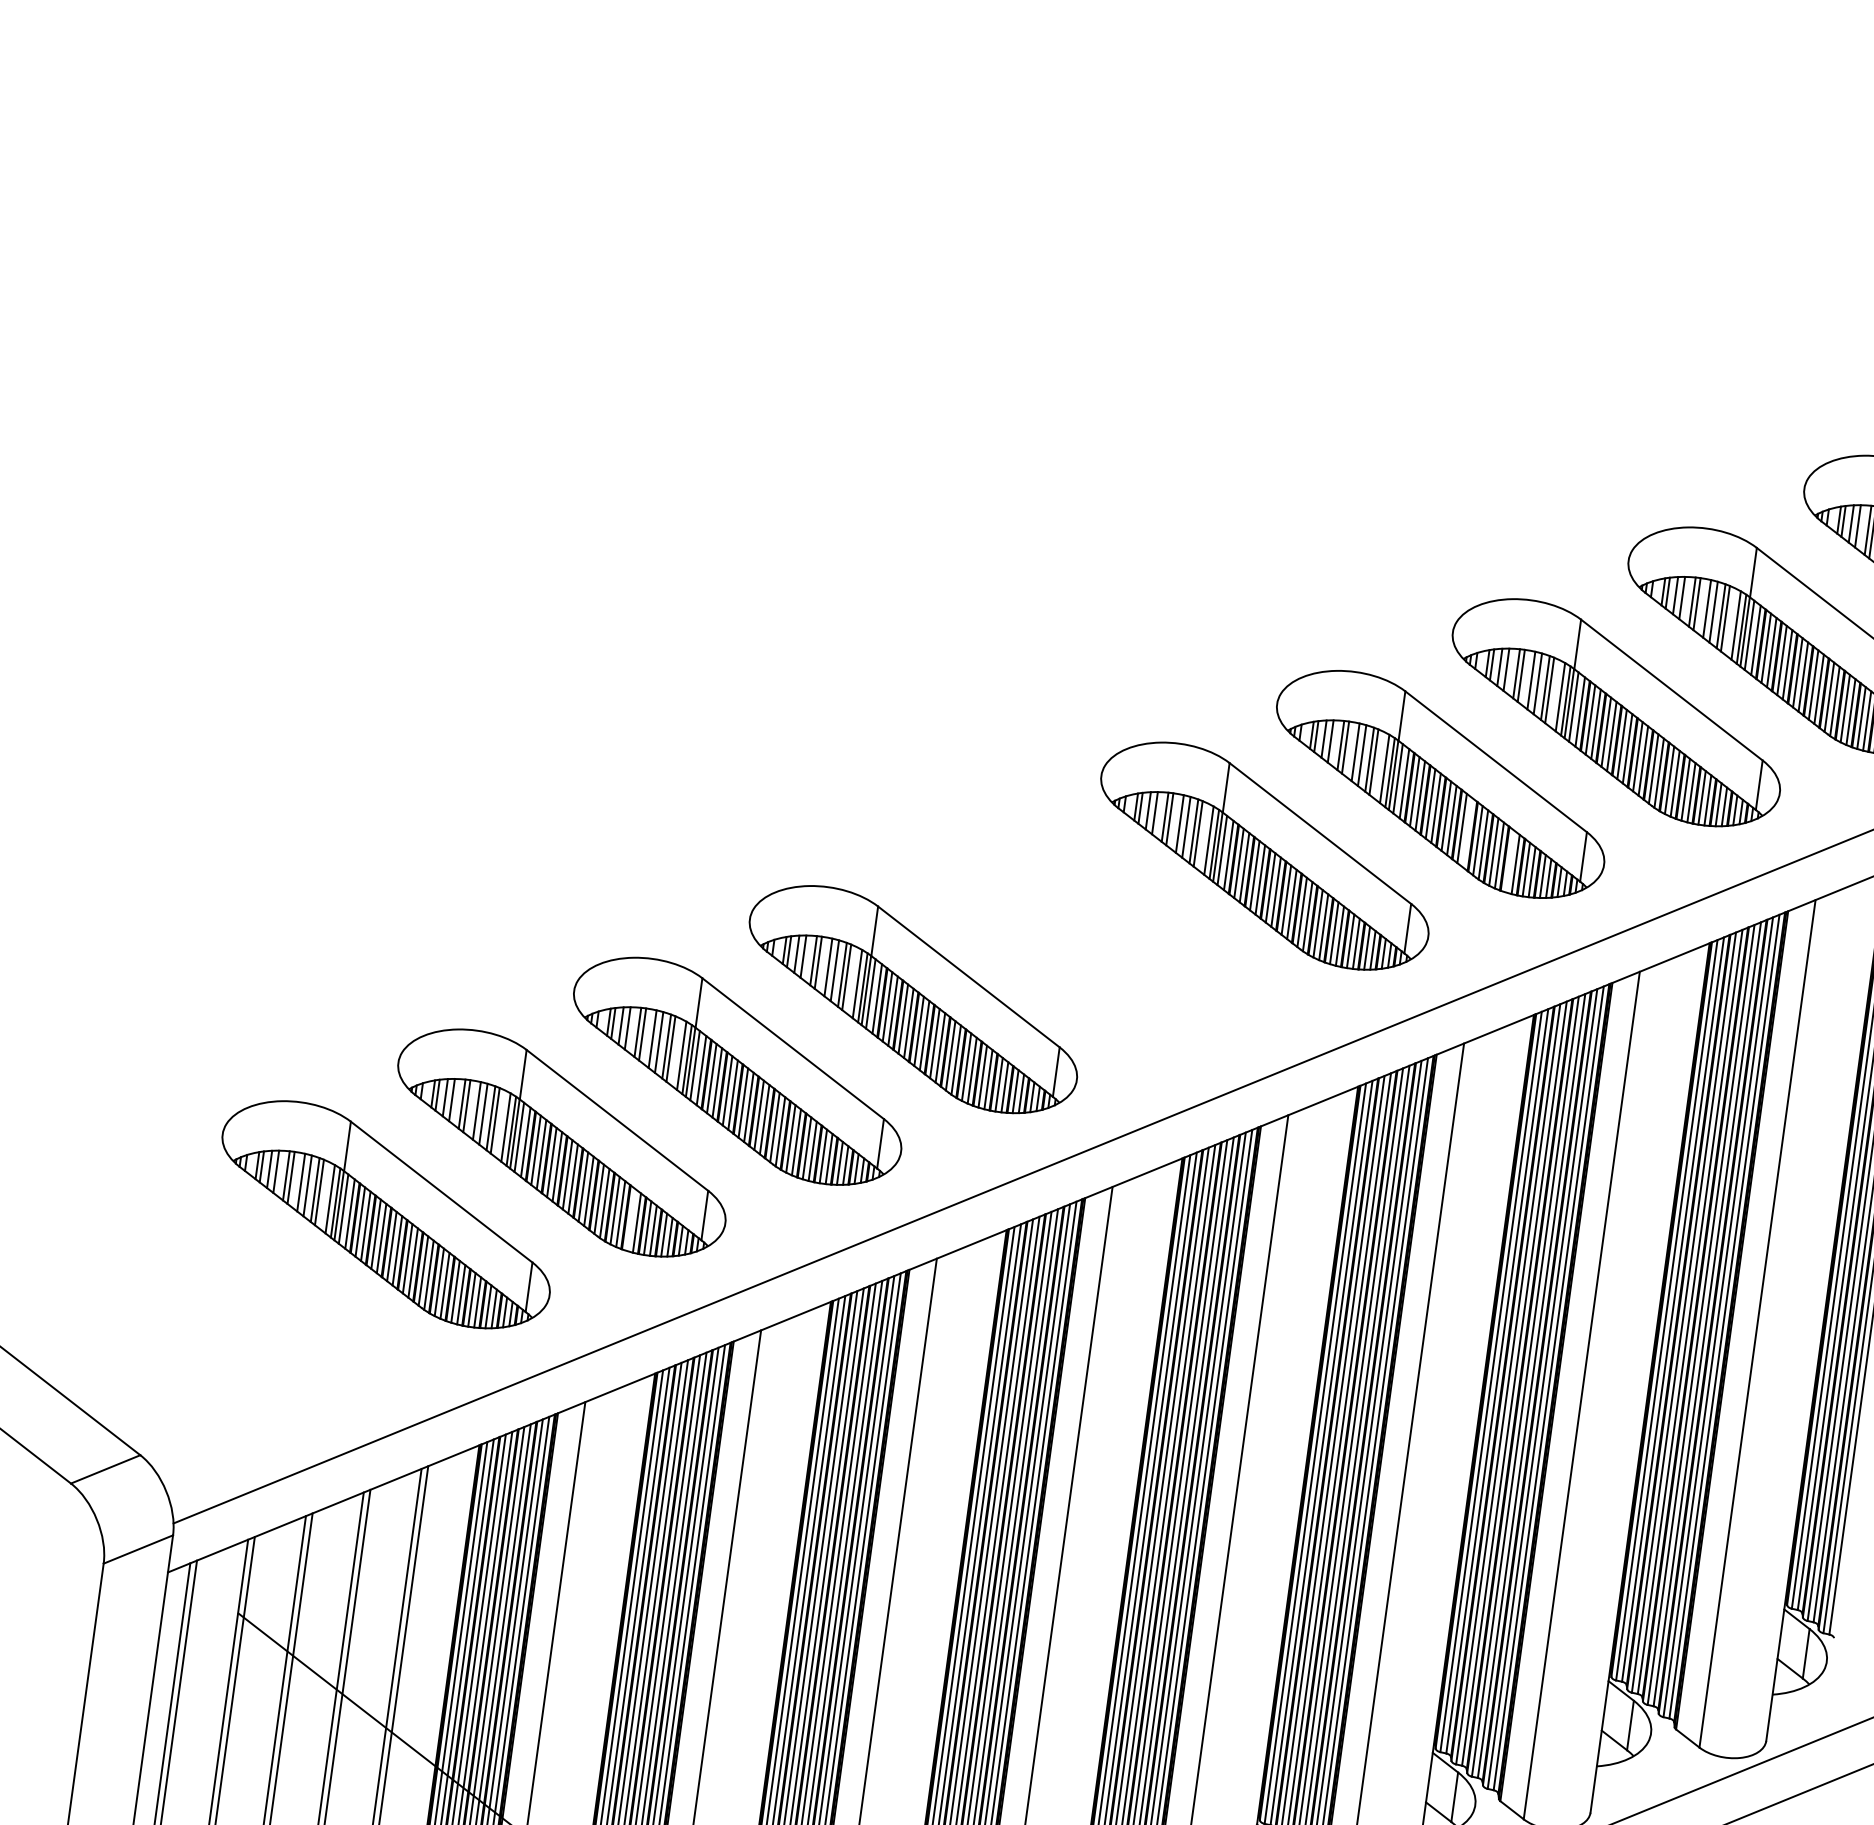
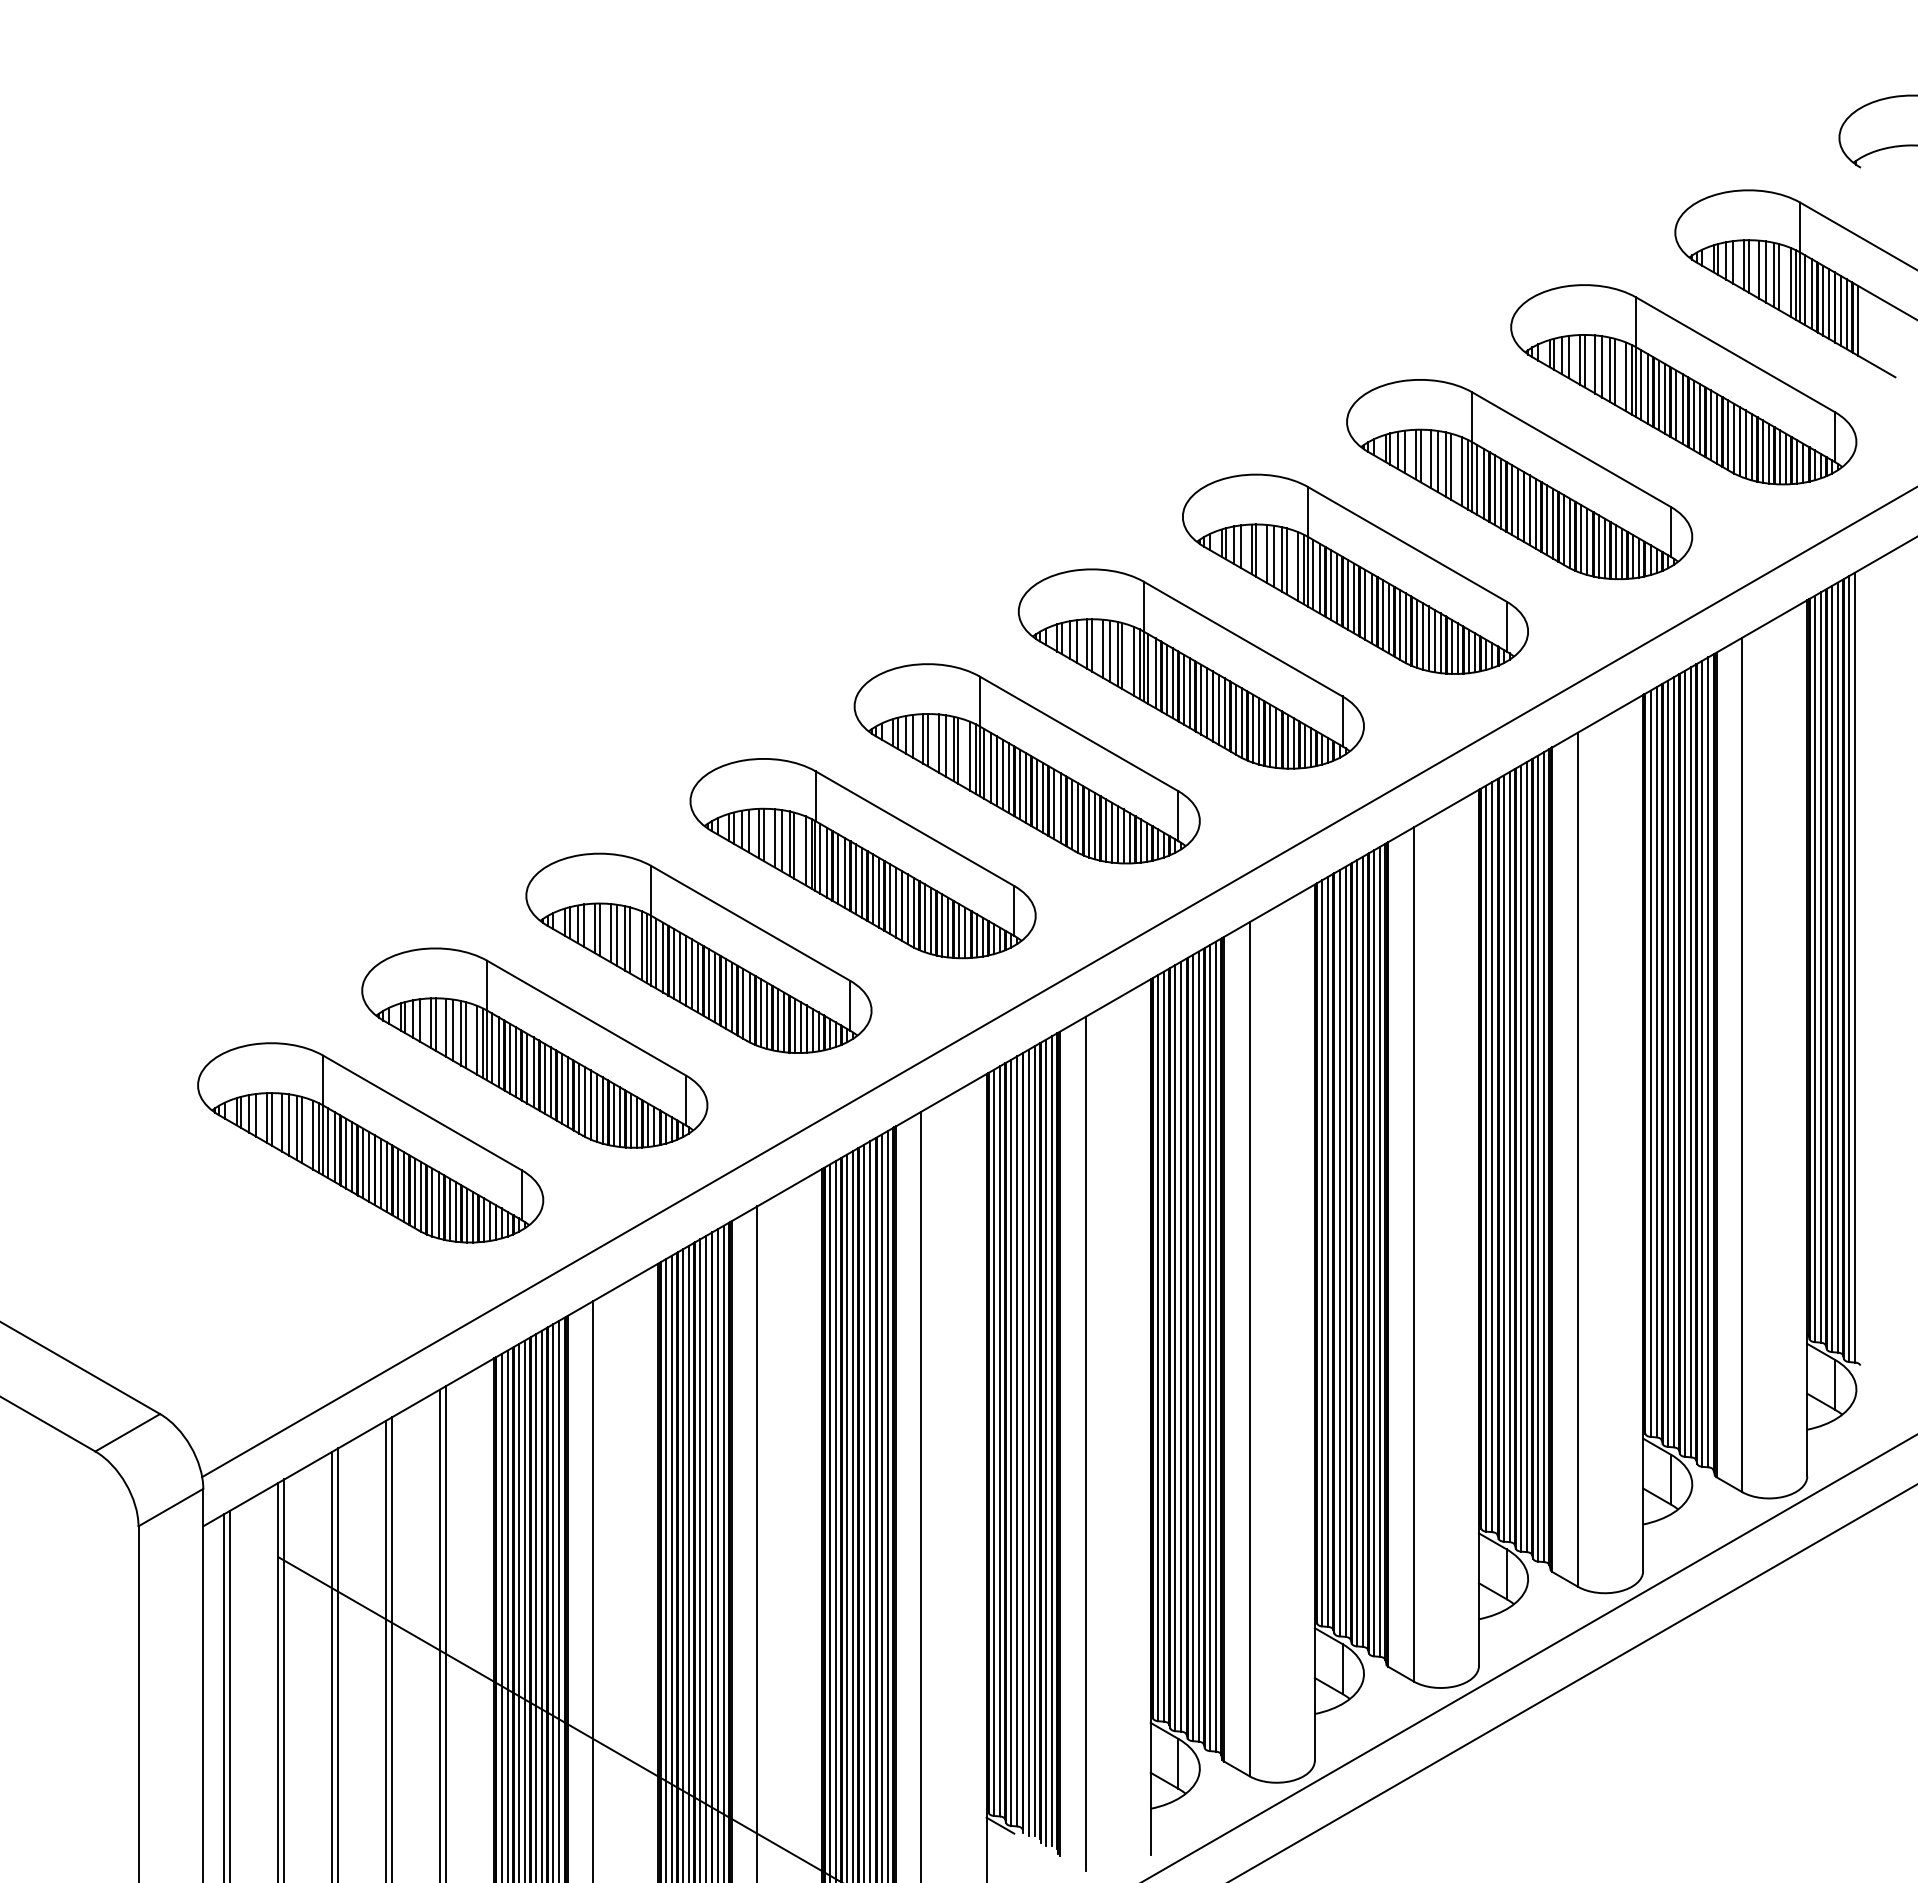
line: (1467, 832) -> (1388, 618), added
line: (1510, 860) -> (1434, 640), added
part: (1088, 927) -> (1026, 763), added
line: (630, 1219) -> (613, 1114), added

